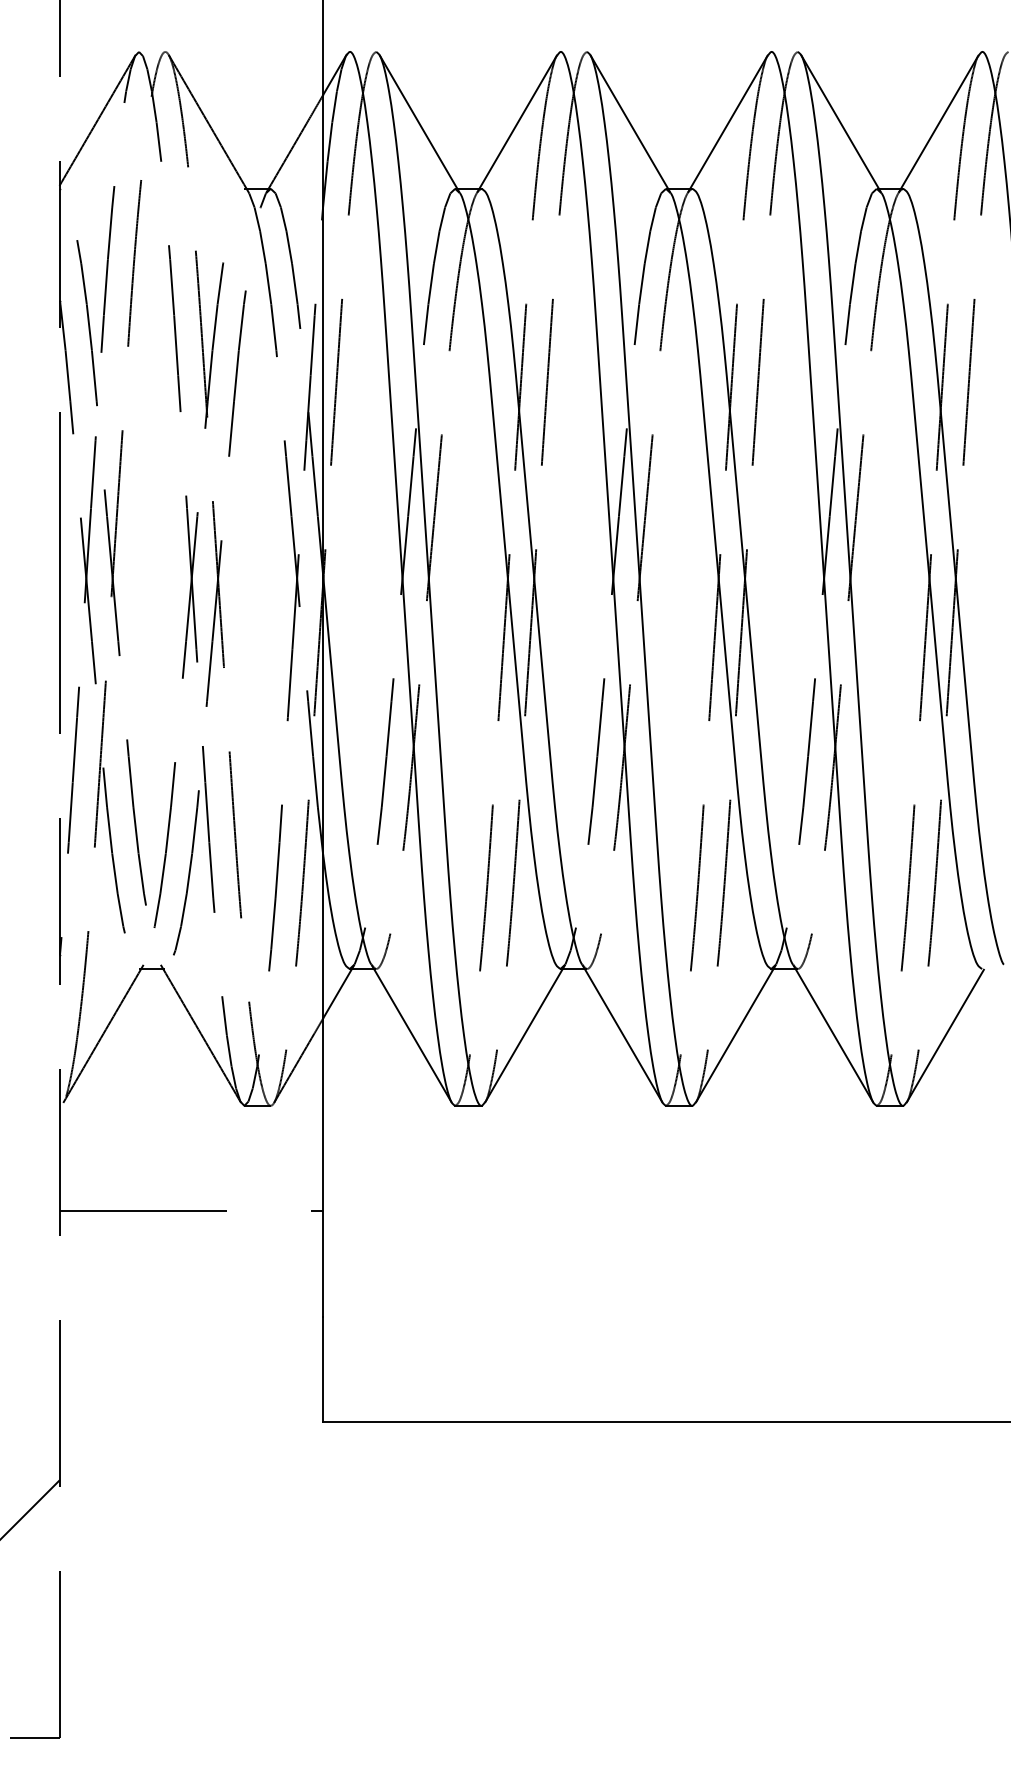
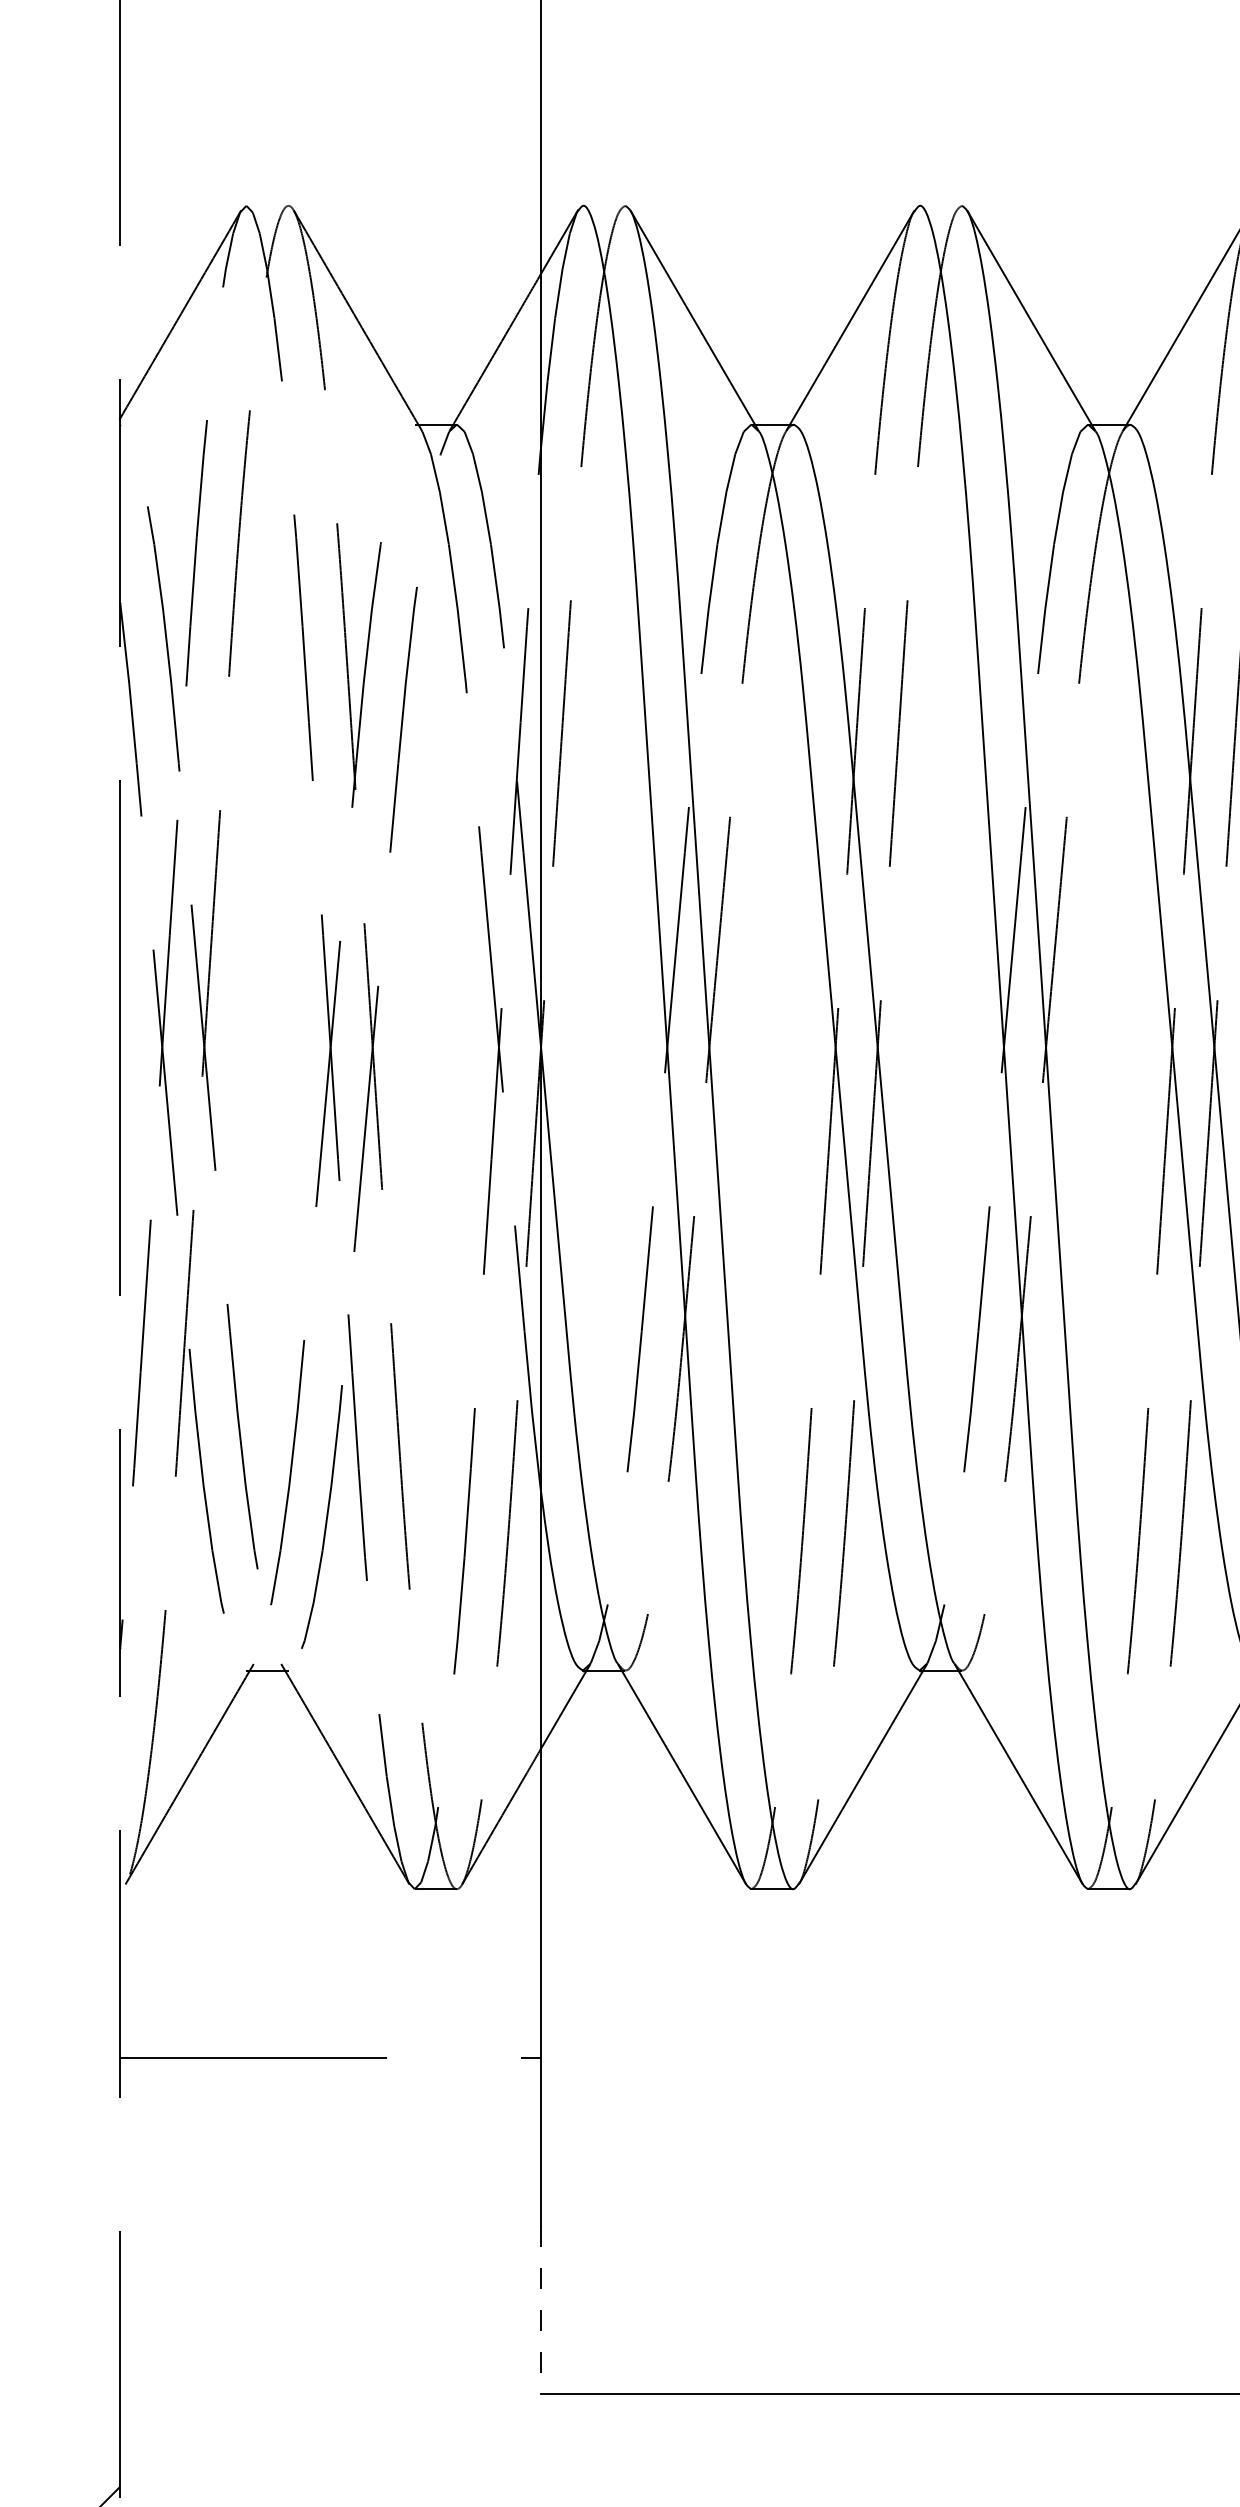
line: (323, 1369) -> (541, 2310), solid -> dashed

